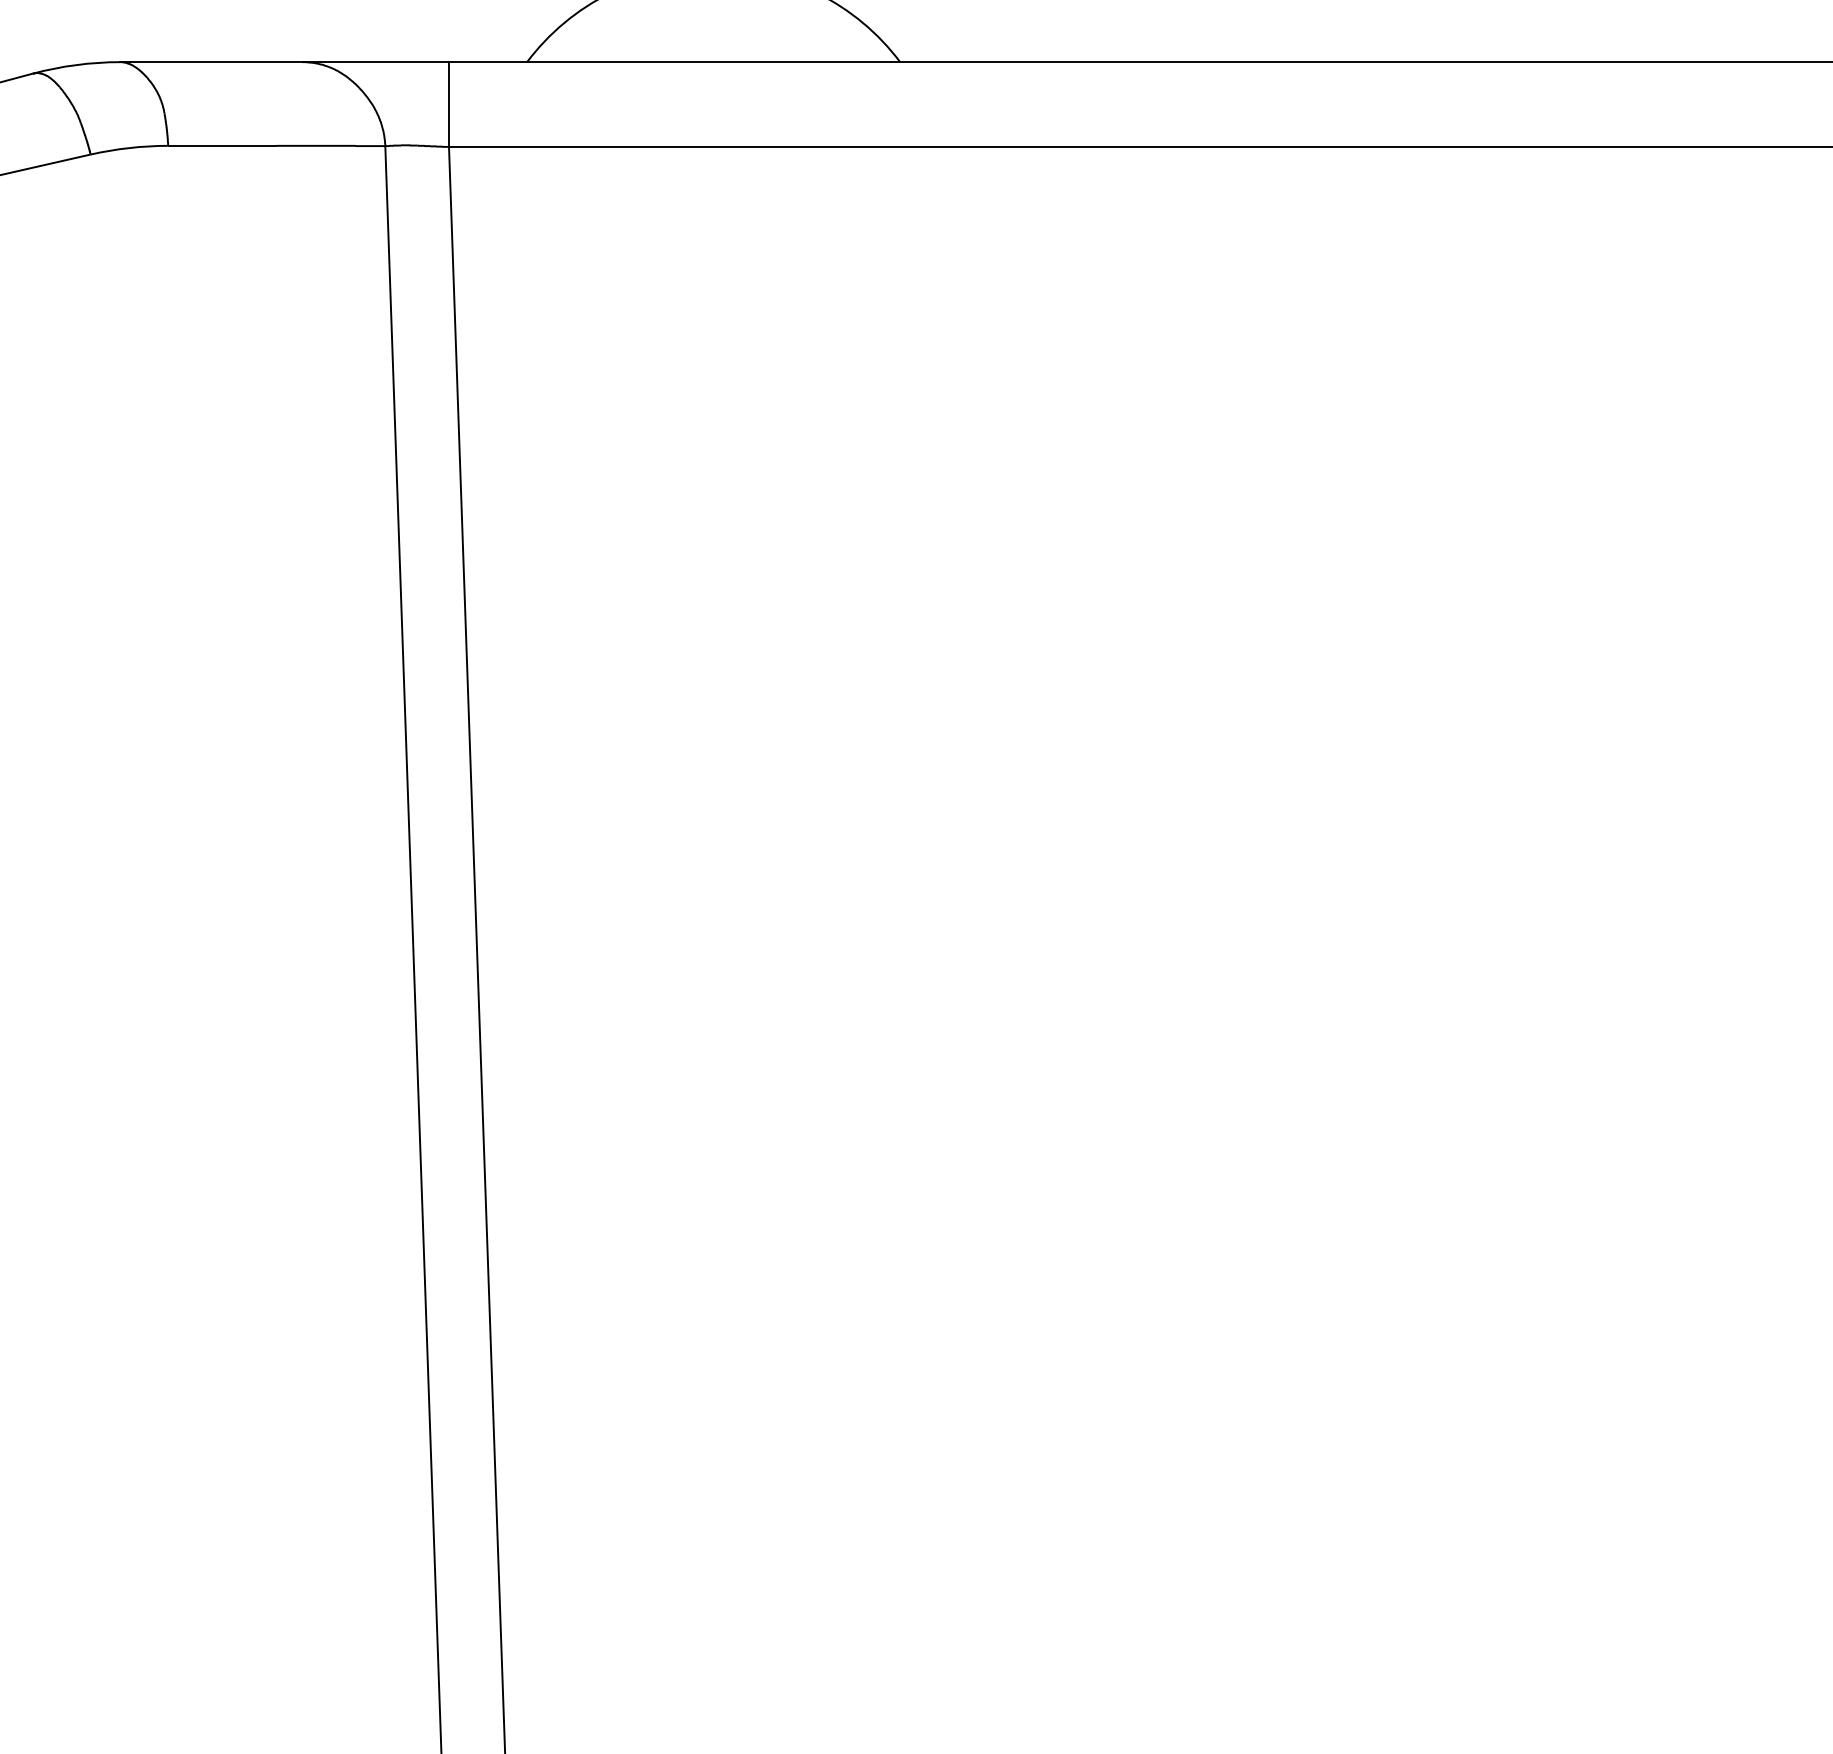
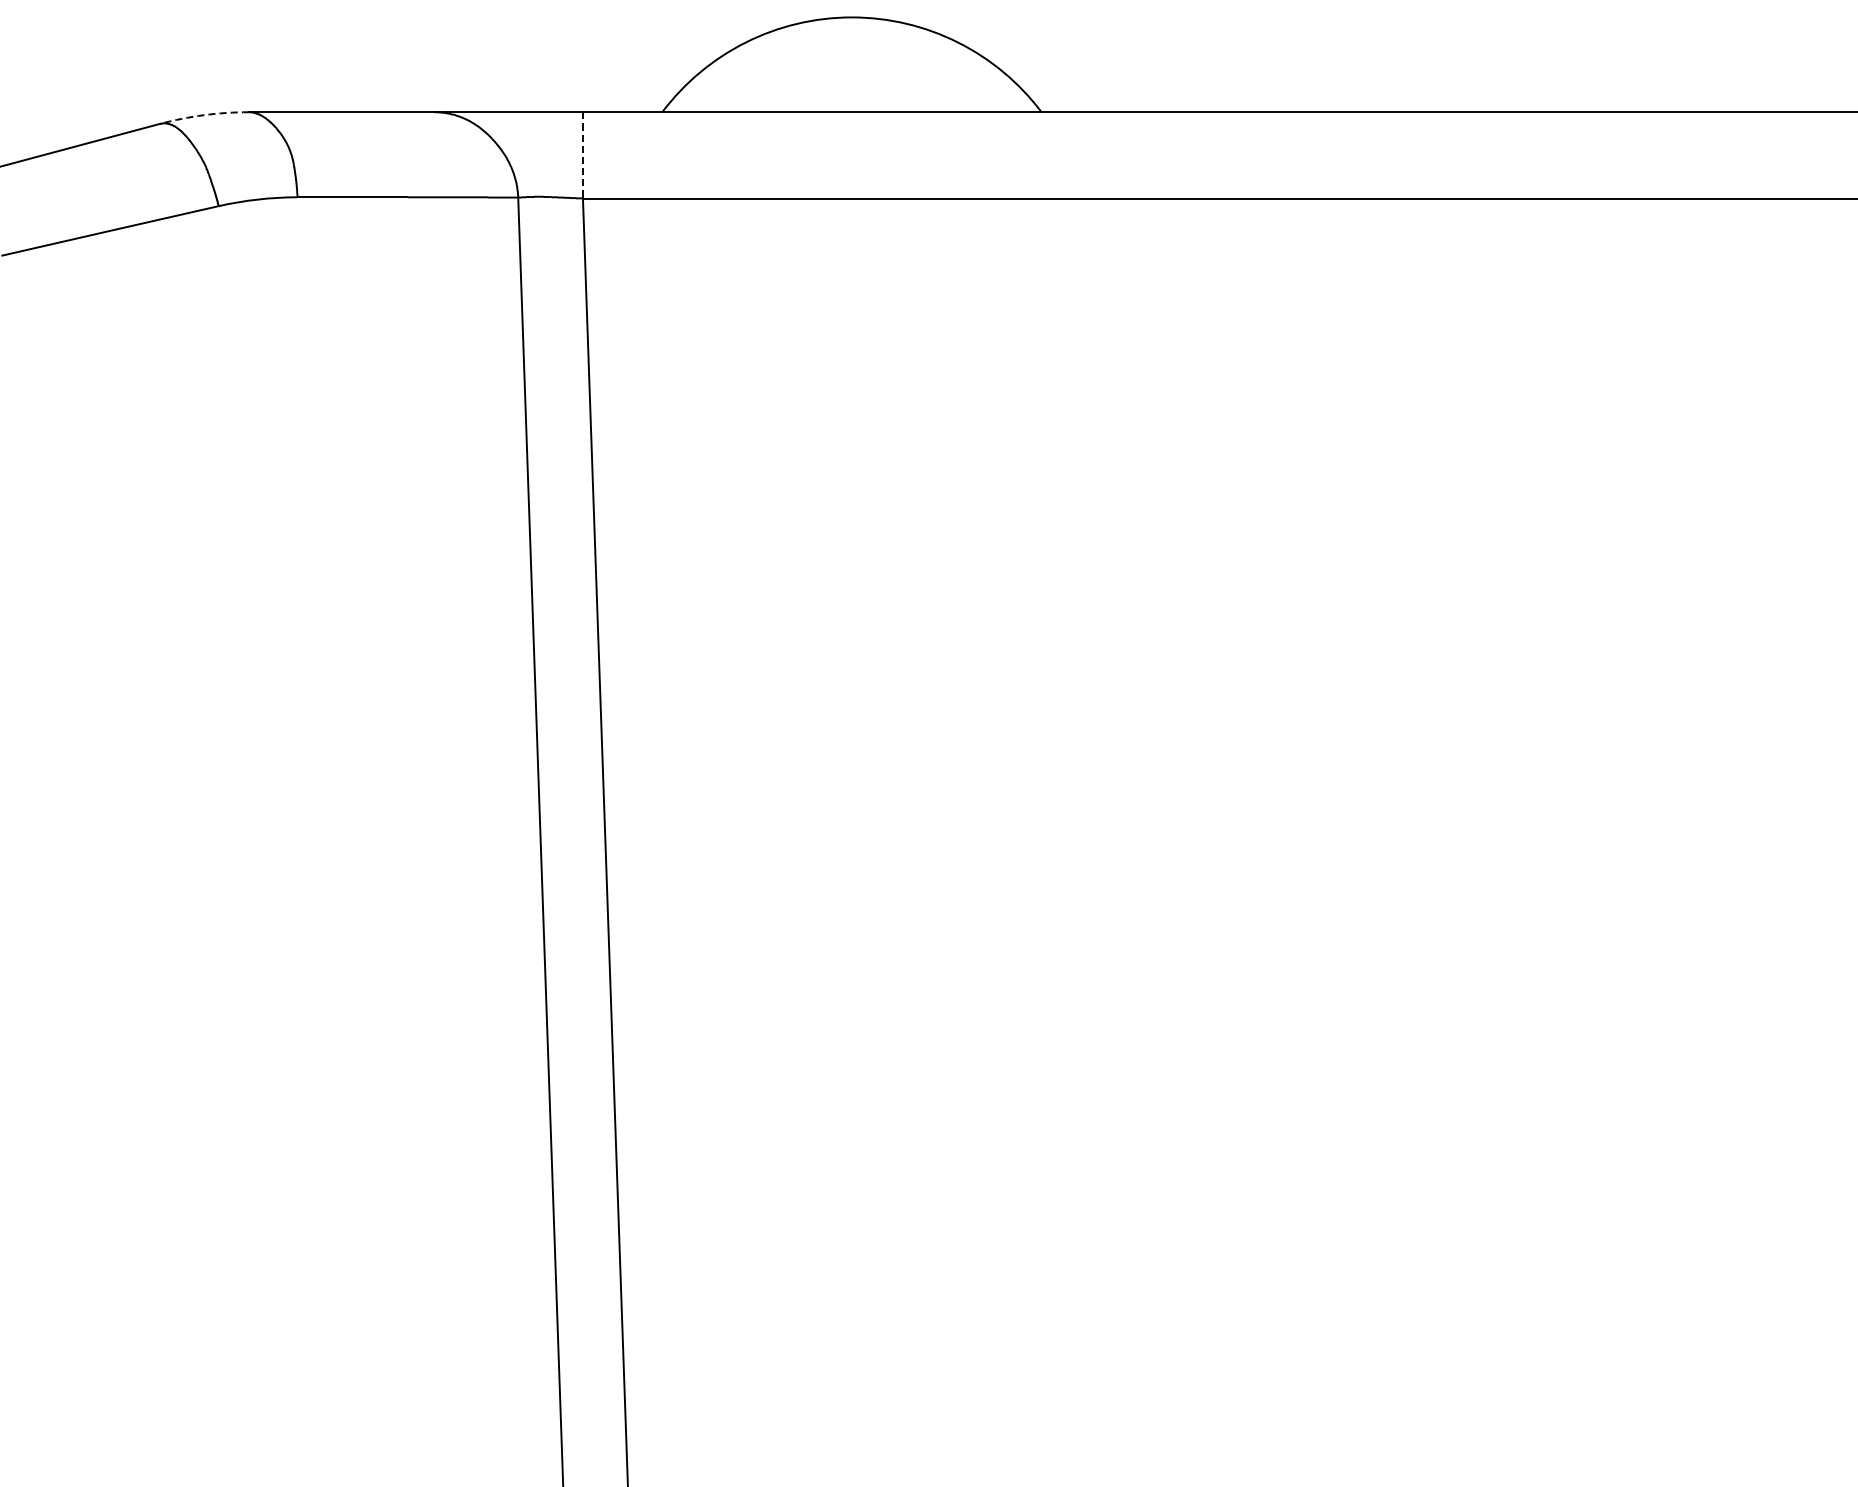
arc: (76, 65) -> (204, 115), solid -> dashed
line: (449, 104) -> (583, 155), solid -> dashed

